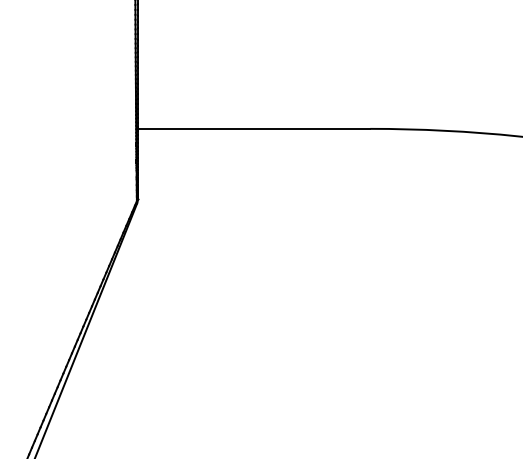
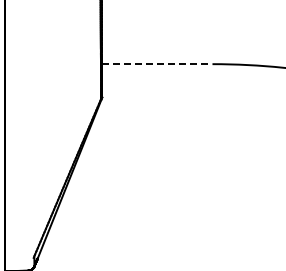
line: (254, 129) -> (157, 64), solid -> dashed

